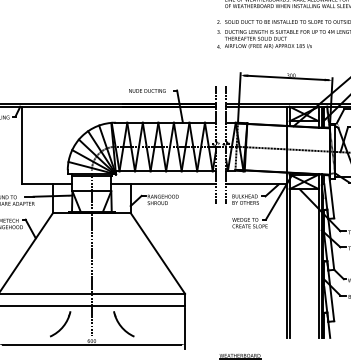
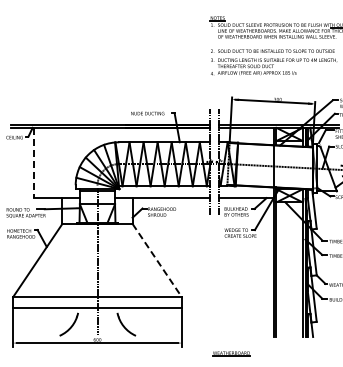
line: (22, 146) -> (34, 163), solid -> dashed
line: (158, 253) -> (157, 260), solid -> dashed

